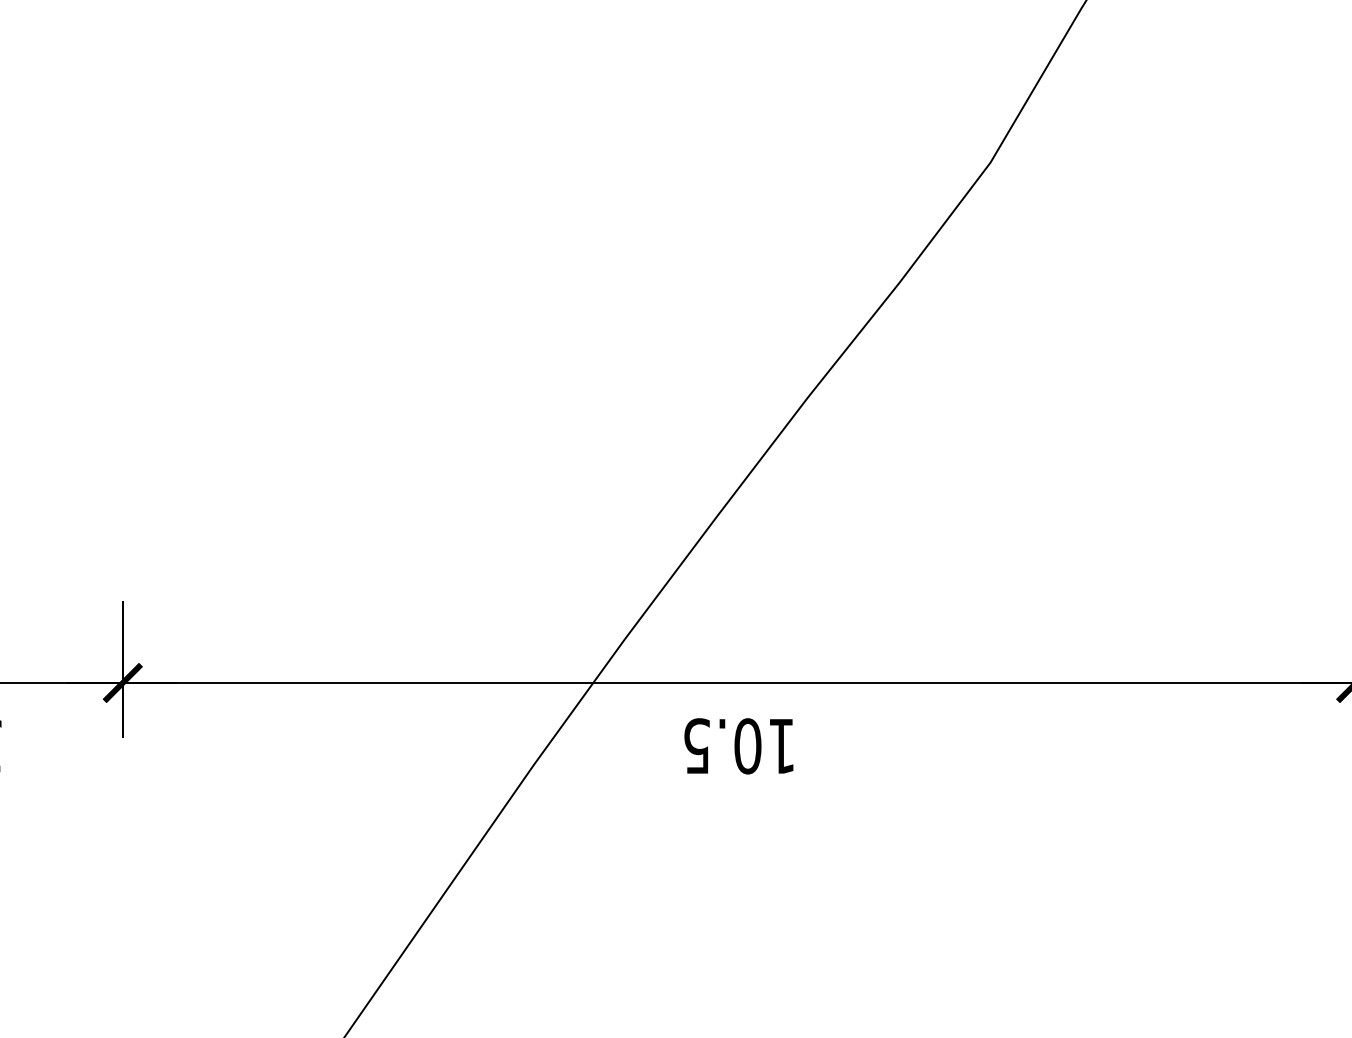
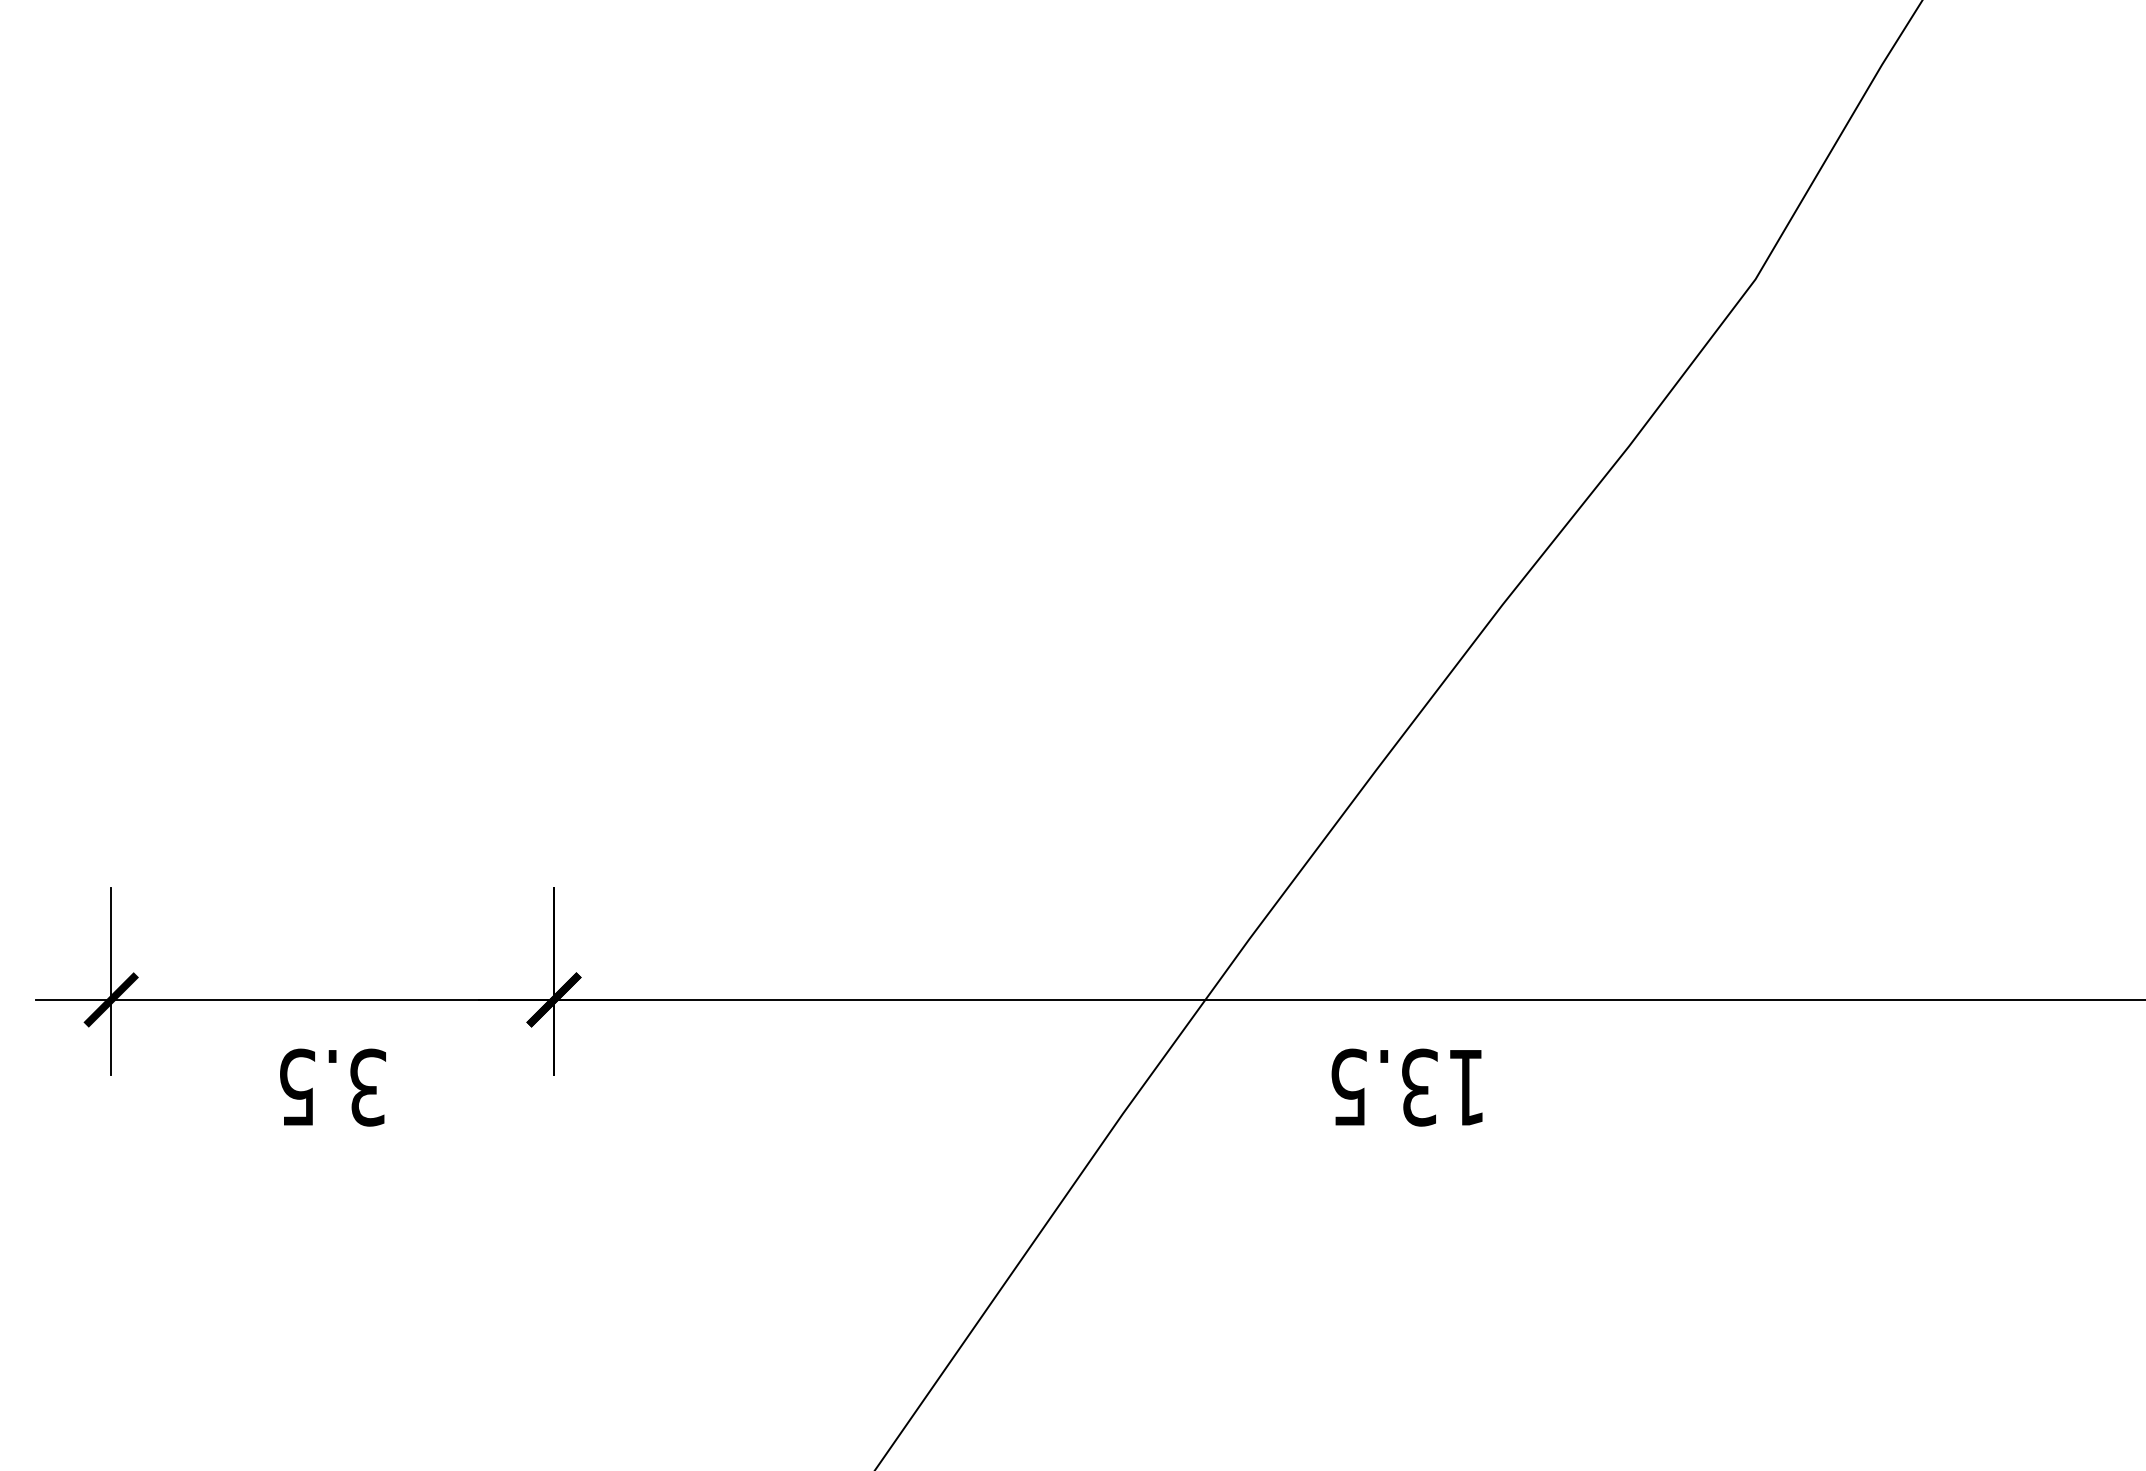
text: (747, 746) -> (1419, 1087), 10.5 -> 13.5

